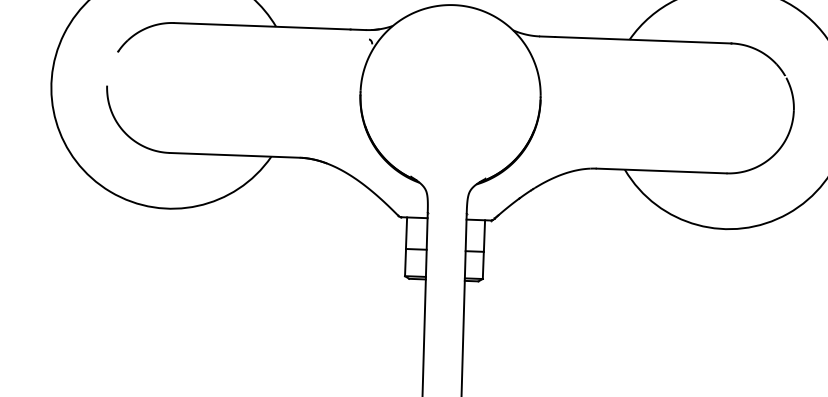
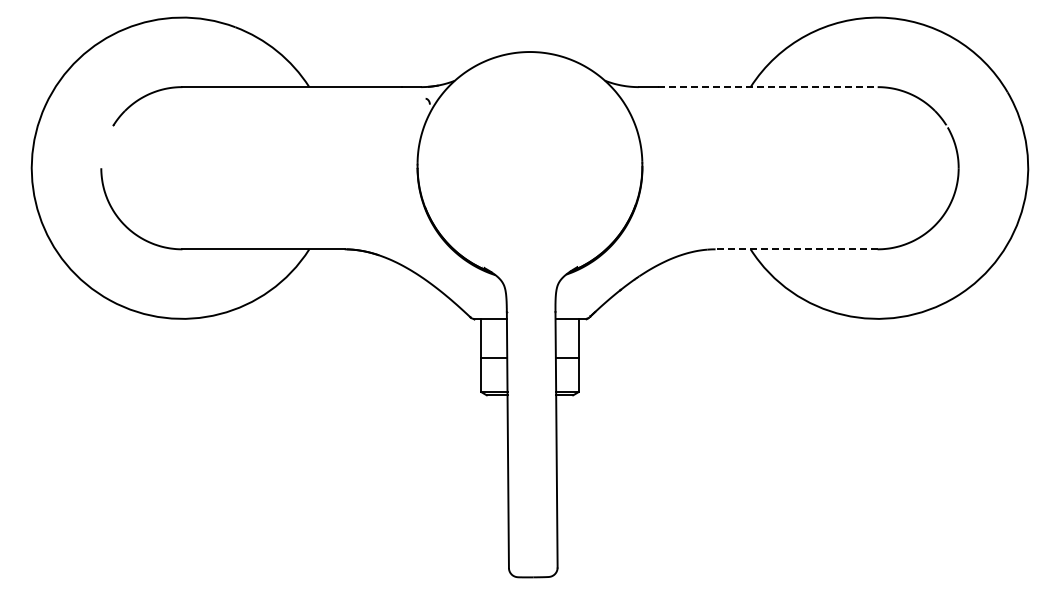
line: (643, 40) -> (767, 87), solid -> dashed
line: (660, 171) -> (795, 249), solid -> dashed

